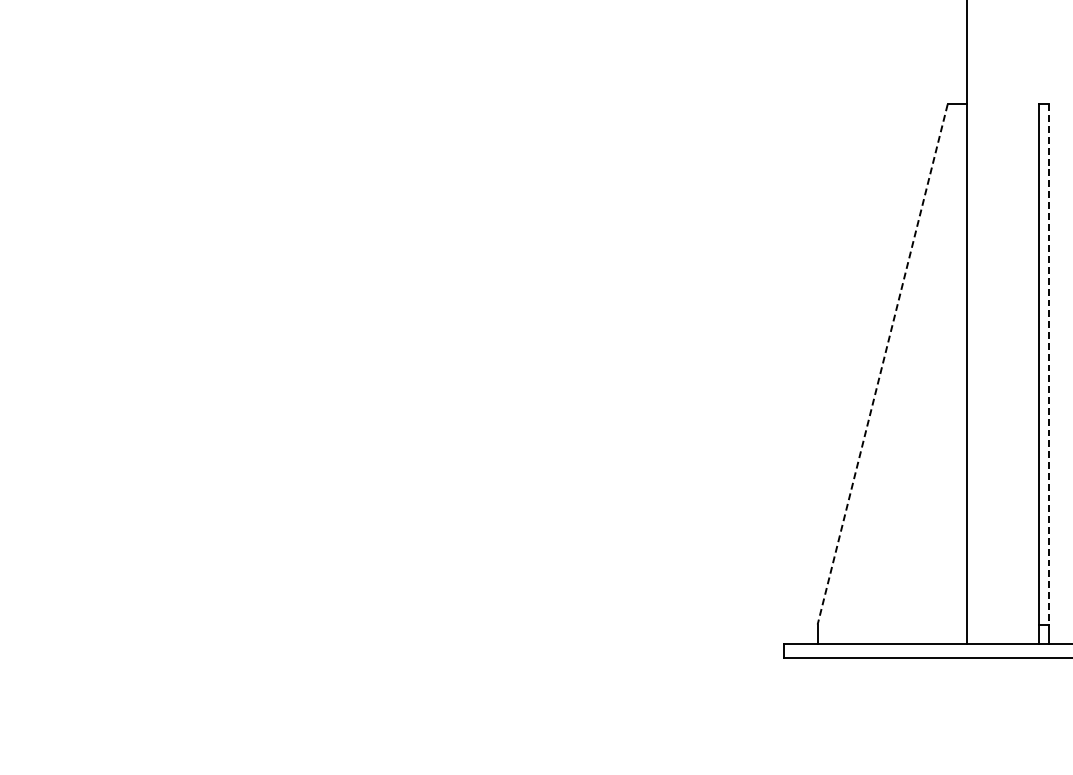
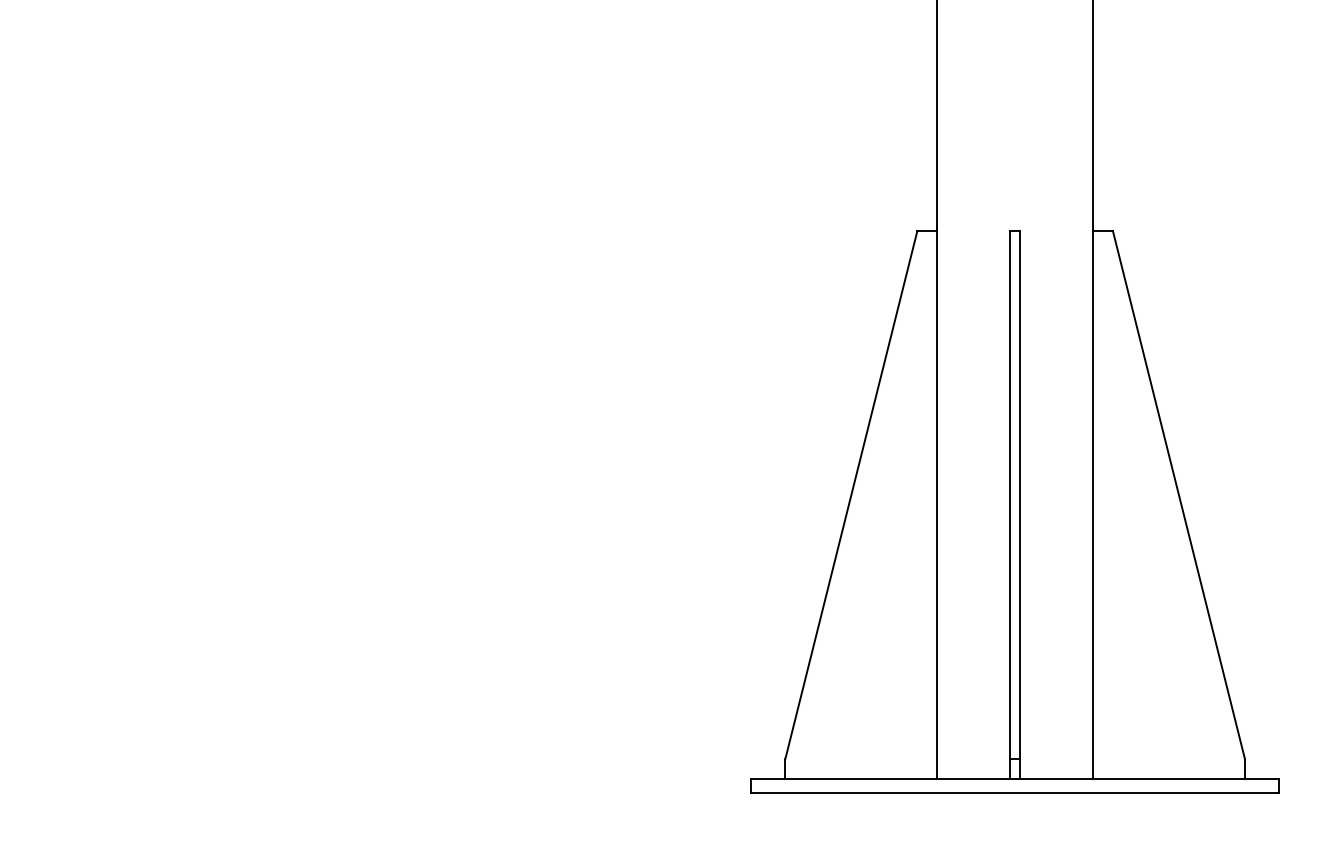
line: (1049, 364) -> (1020, 494), dashed -> solid
line: (882, 365) -> (851, 495), dashed -> solid

